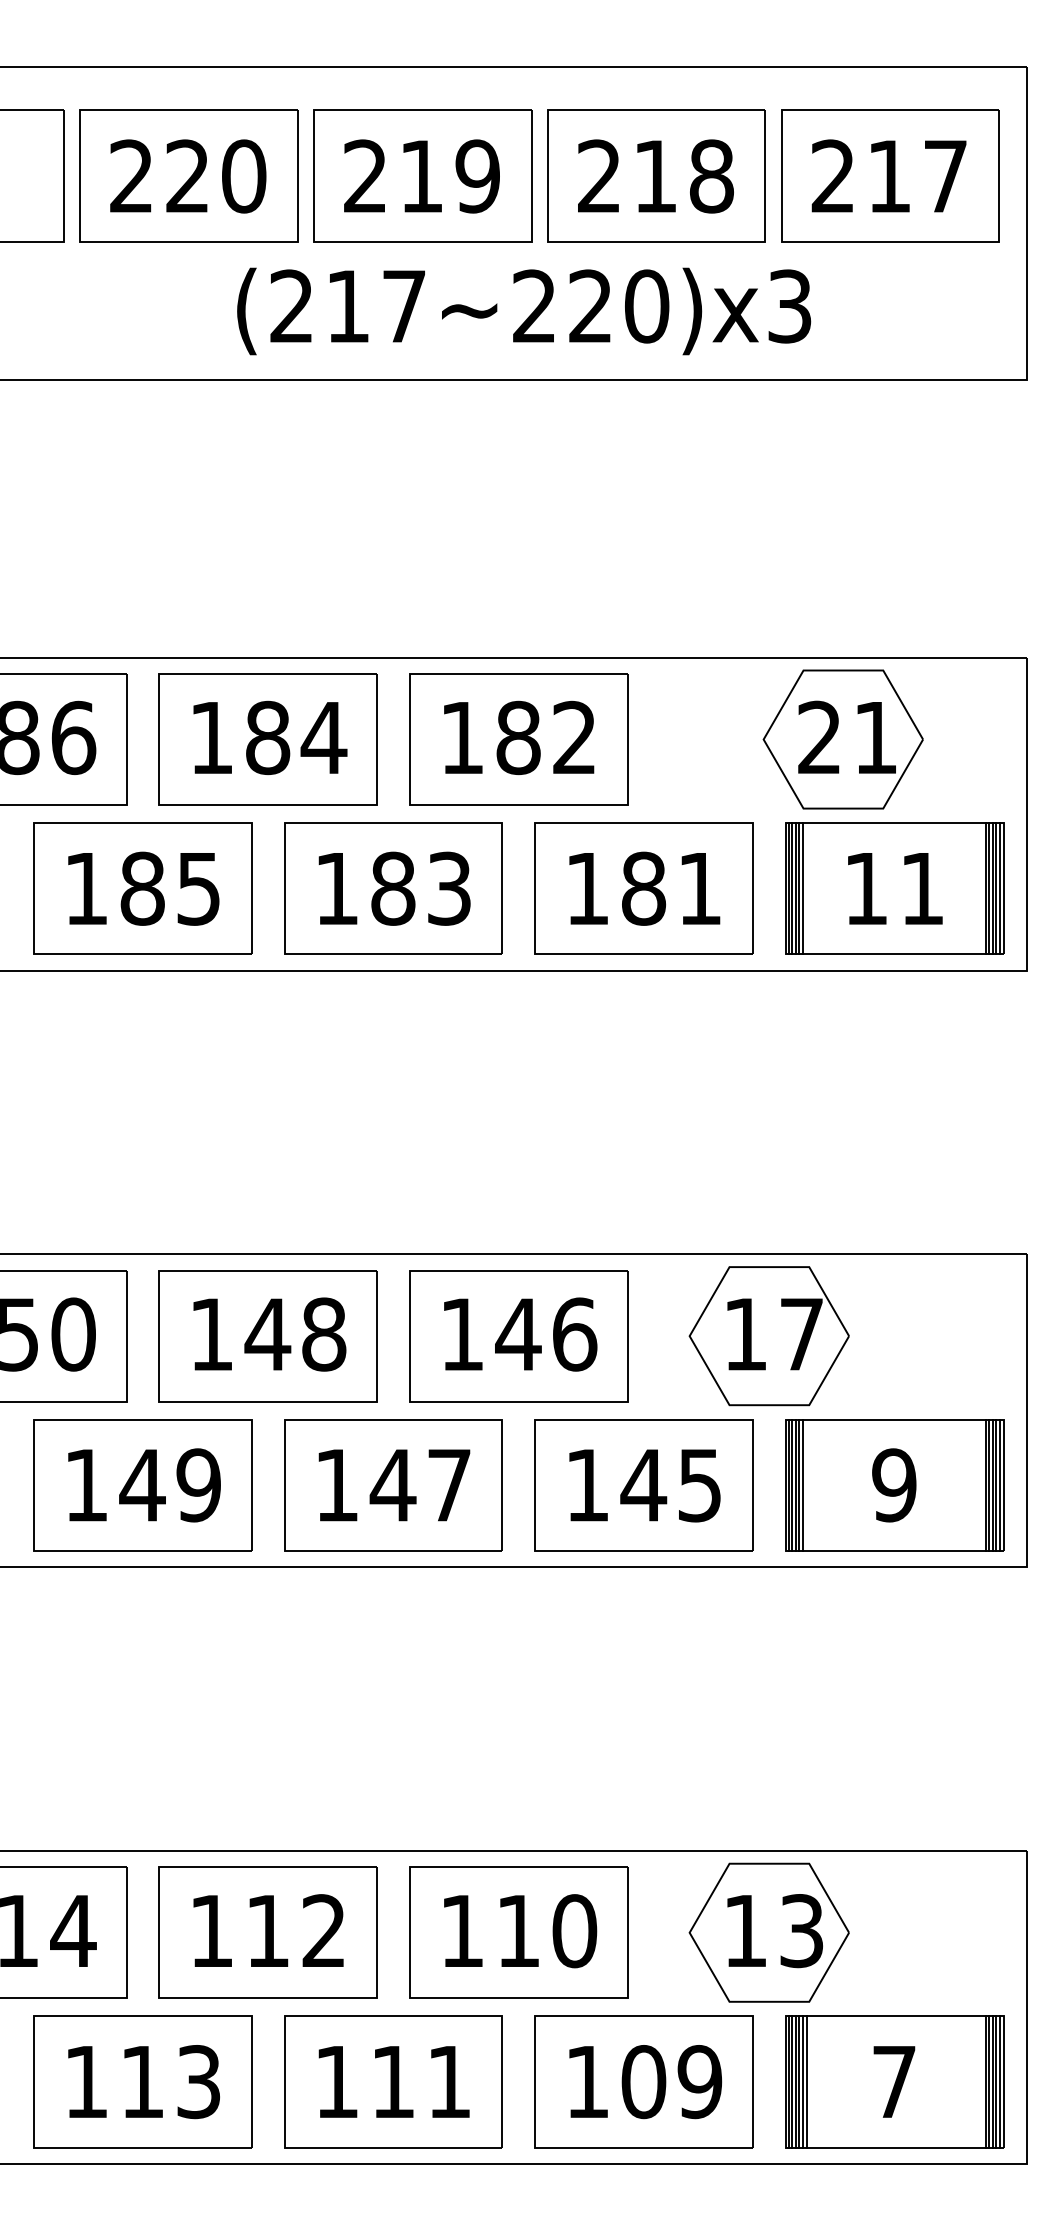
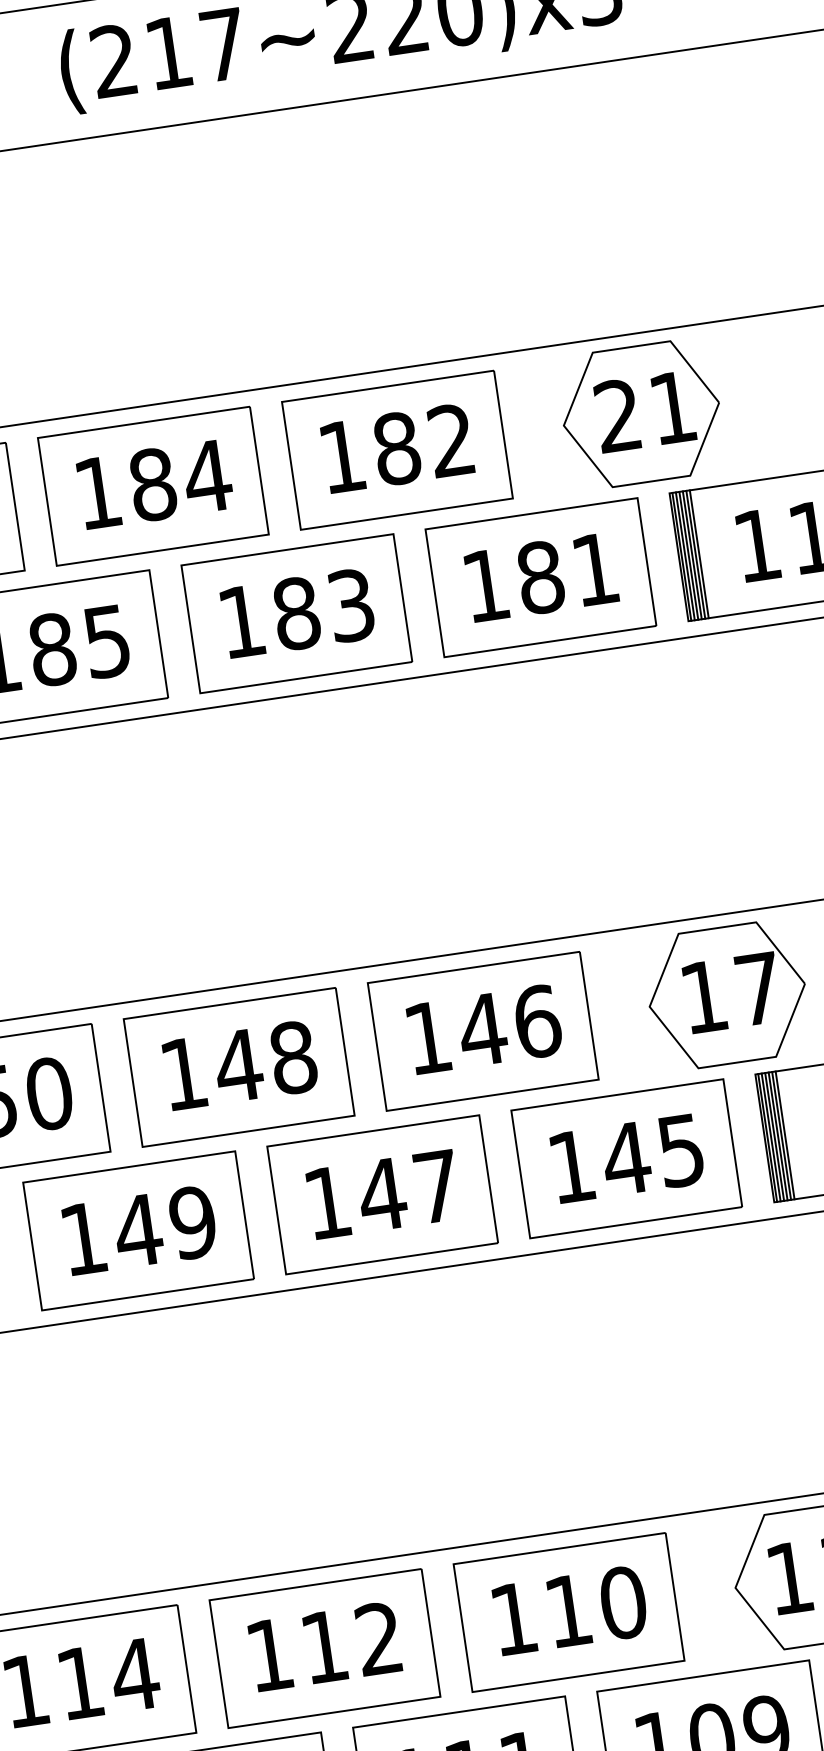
part: (842, 739) -> (640, 414), moved
line: (806, 888) -> (699, 553), added
line: (806, 1485) -> (784, 1135), added

